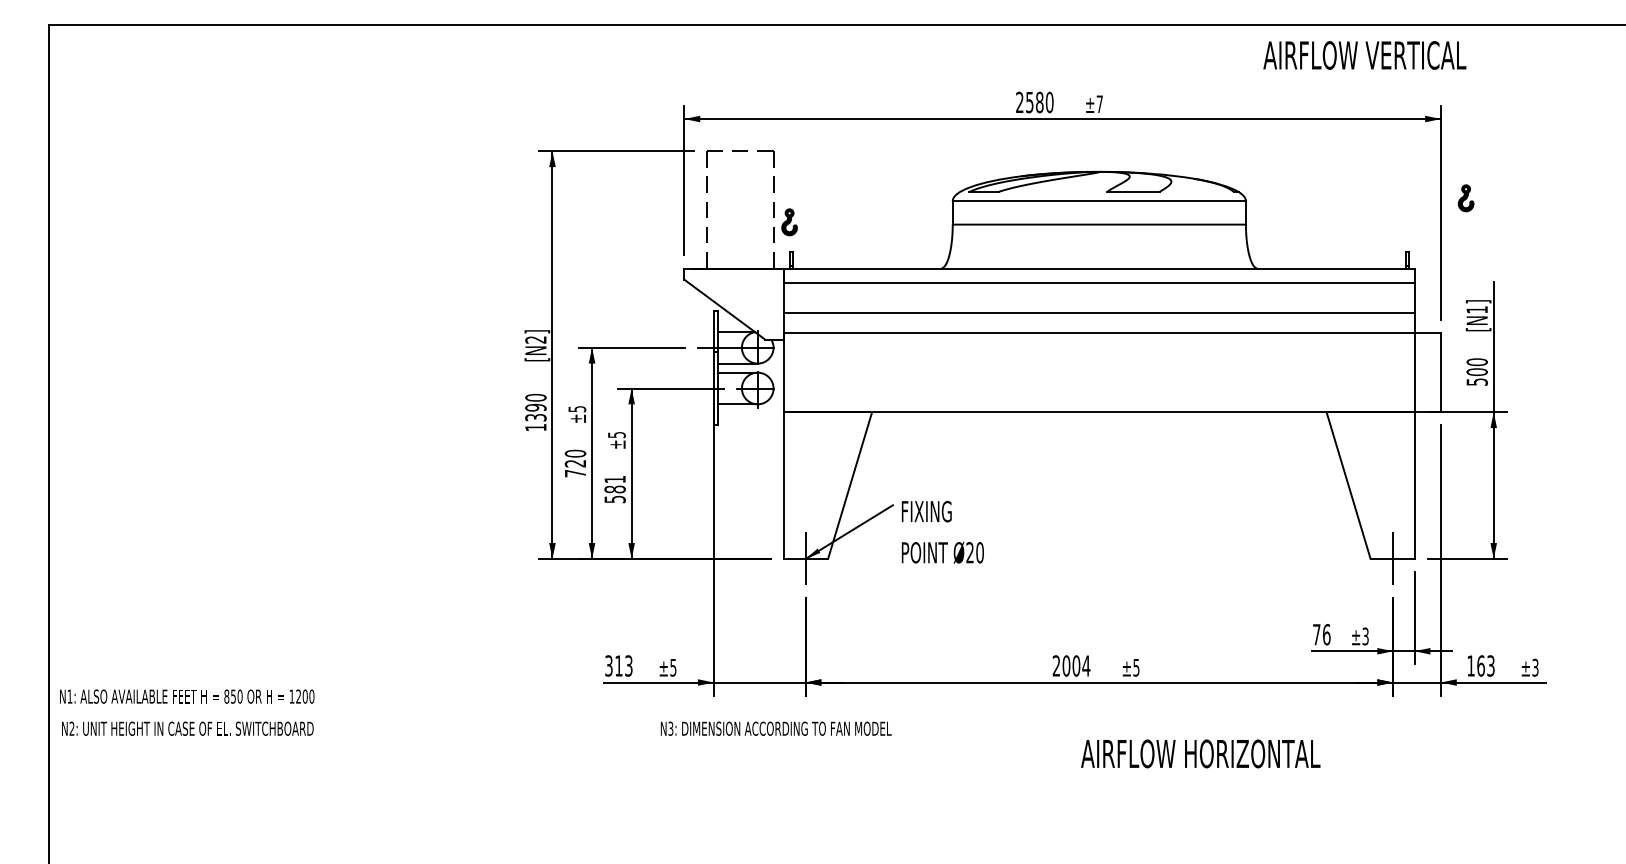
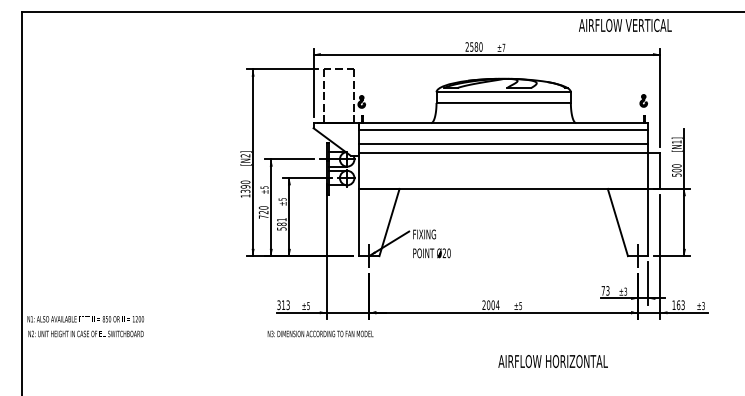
part: (1465, 197) -> (643, 100), moved
text: (1325, 633) -> (607, 290), 76 -> 73
text: (775, 727) -> (320, 333), moved
text: (1199, 753) -> (552, 361), moved

